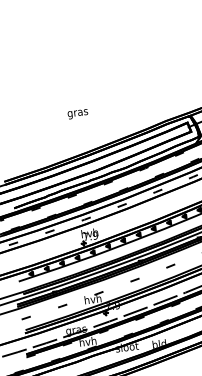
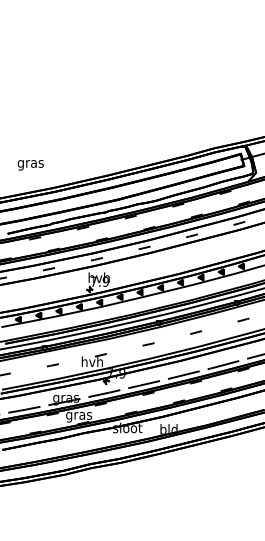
text: (77, 114) -> (30, 165), moved
text: (88, 342) -> (79, 415), hvh -> gras

